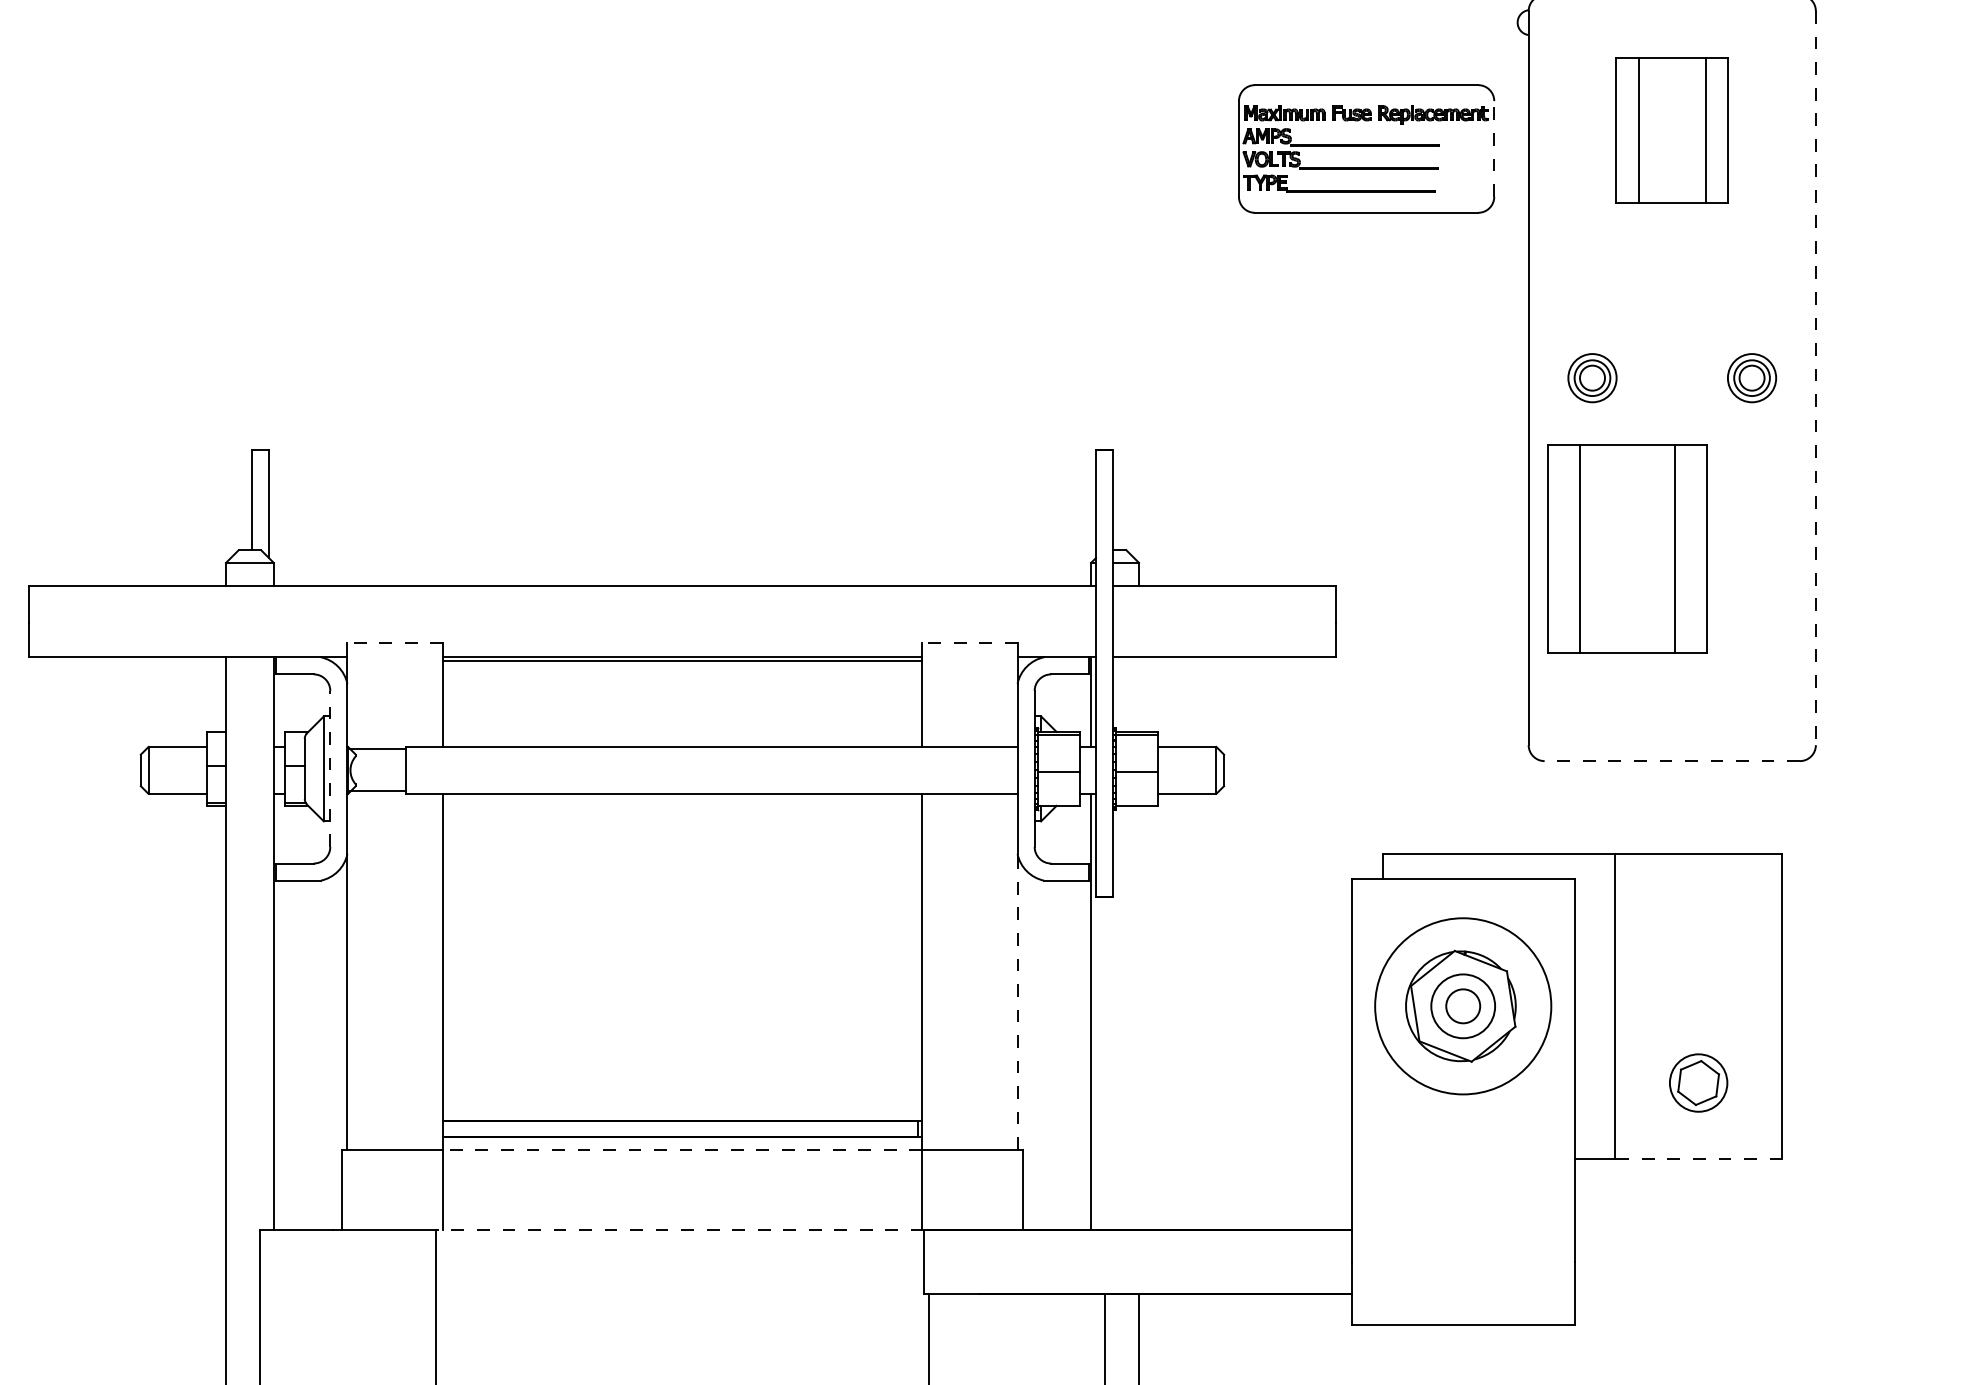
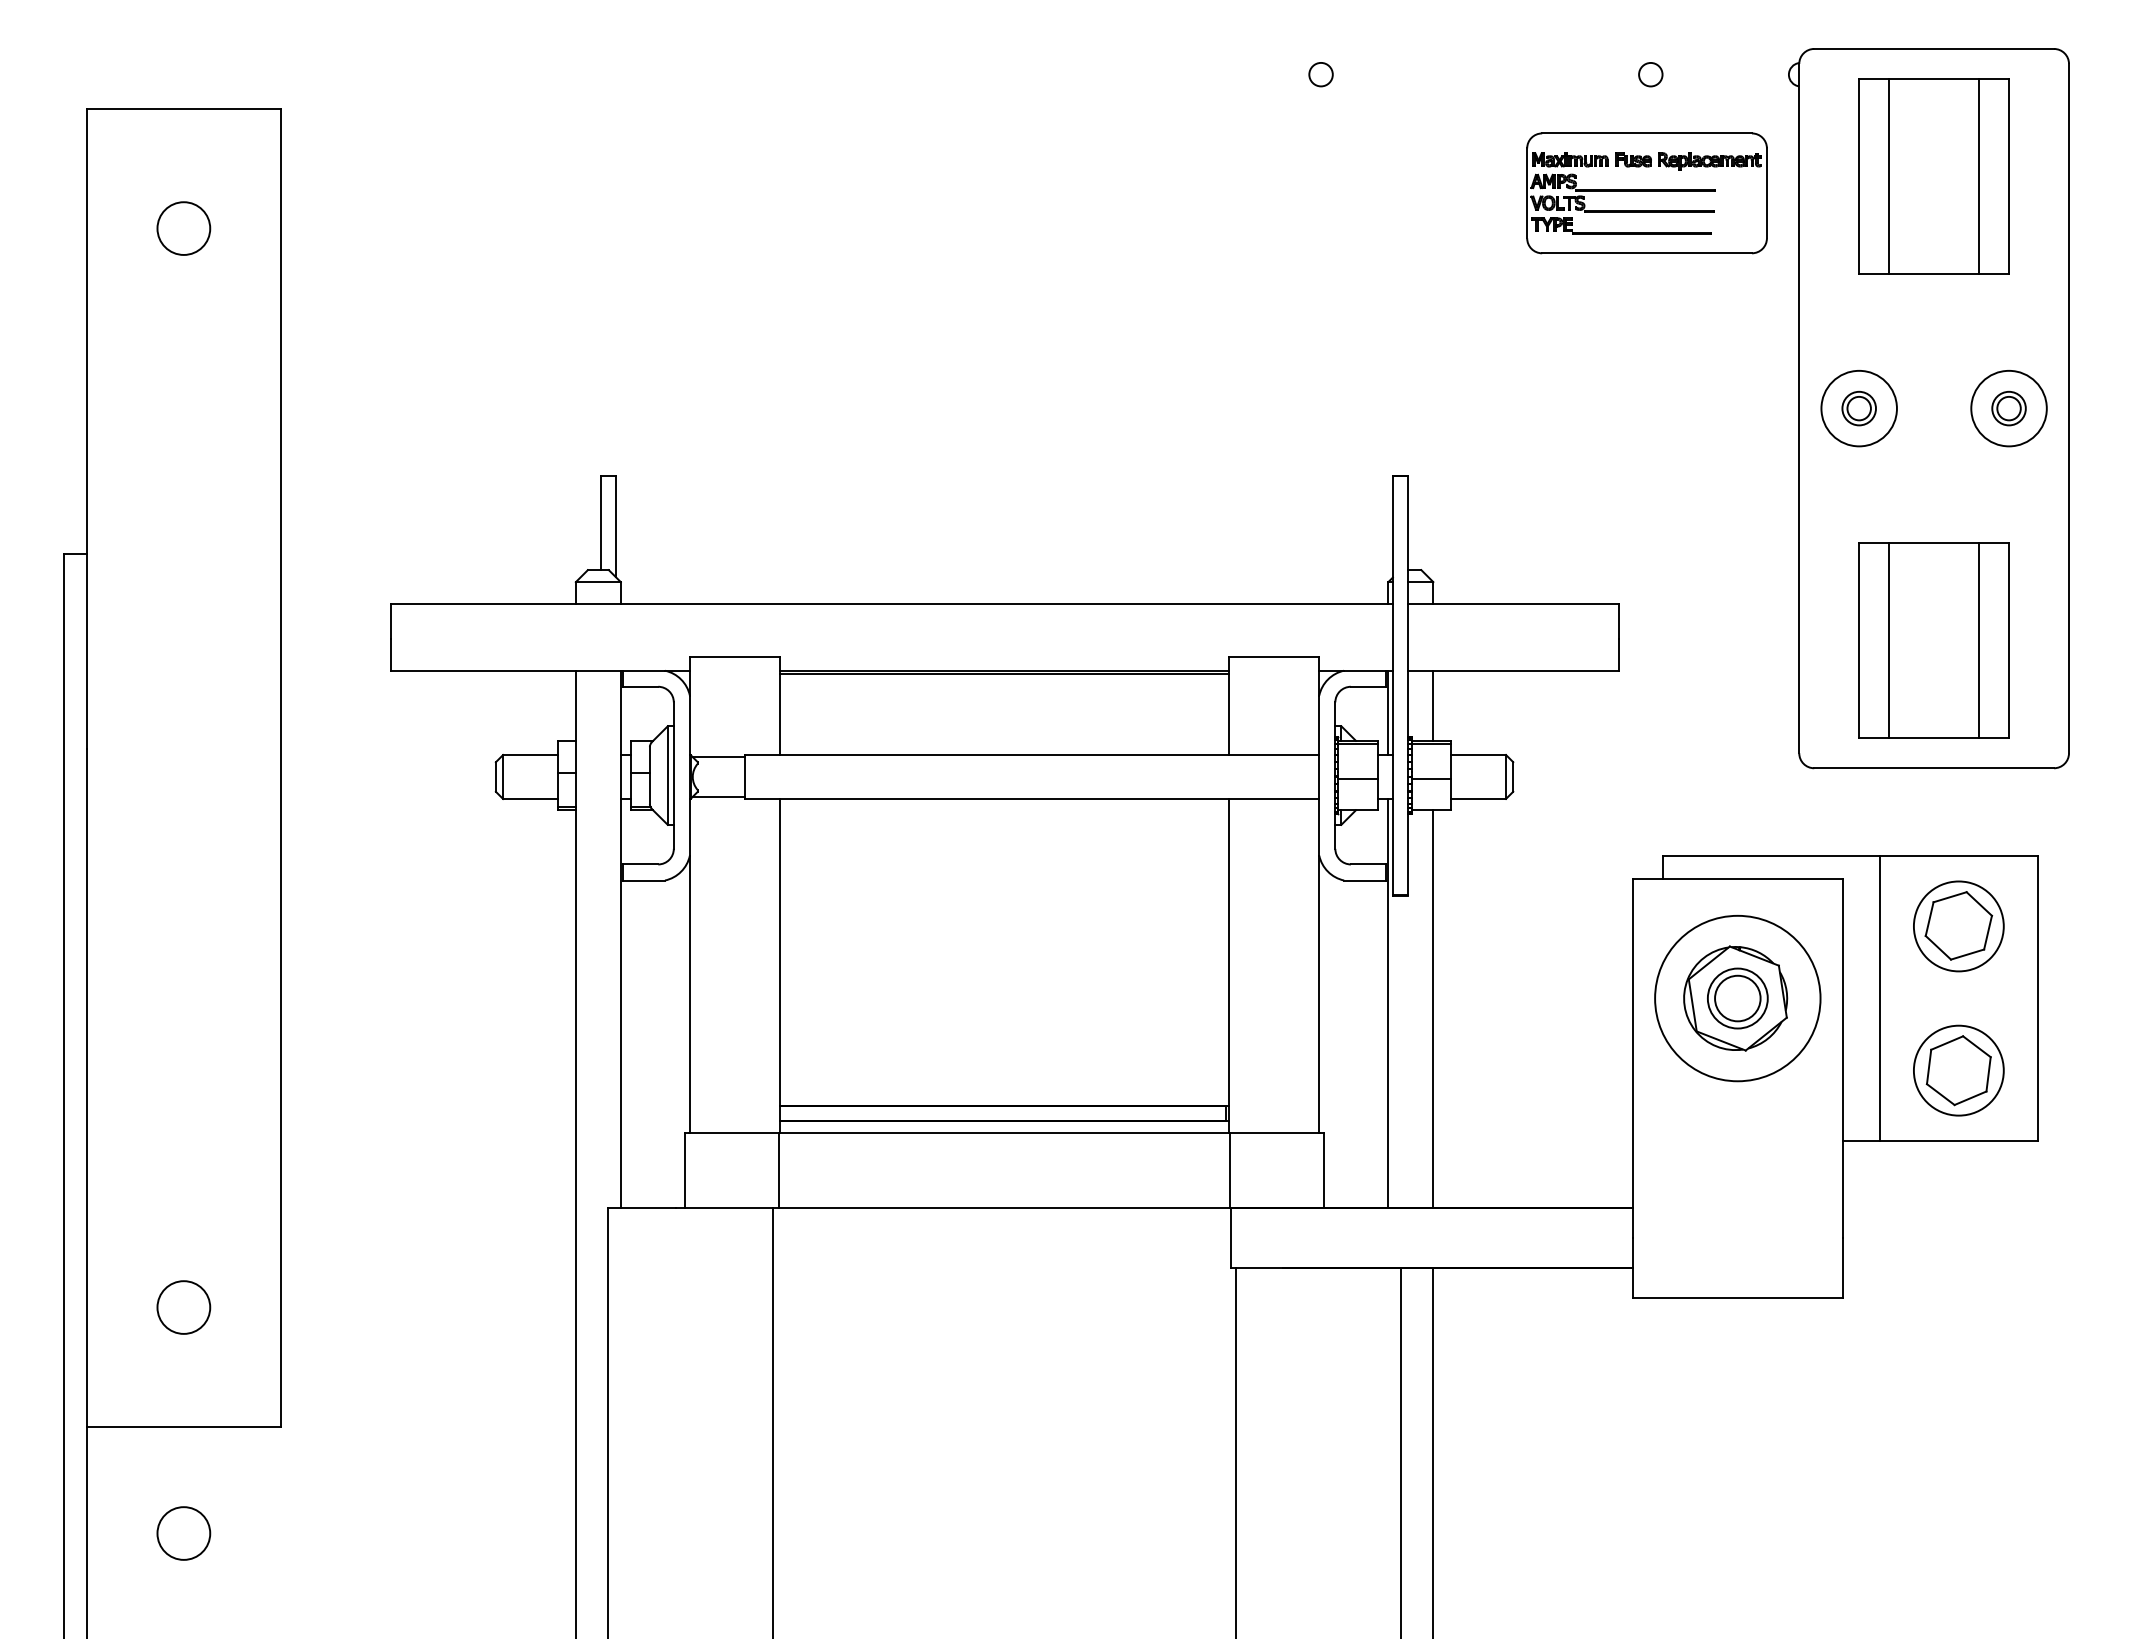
circle: (1018, 22) -> (1320, 74), added
circle: (1370, 22) -> (1650, 74), added
part: (1671, 131) -> (1933, 176), size x1.43
line: (1493, 149) -> (1766, 193), dashed -> solid
circle: (1591, 378) -> (1858, 408), size x1.67
circle: (1751, 378) -> (2008, 408), size x1.67
line: (1816, 378) -> (2069, 408), dashed -> solid
part: (1626, 548) -> (1933, 640), moved
line: (394, 642) -> (734, 656), dashed -> solid
line: (969, 642) -> (1274, 656), dashed -> solid
line: (1139, 694) -> (1433, 705), added
line: (1672, 761) -> (1934, 768), dashed -> solid
line: (329, 768) -> (673, 775), dashed -> solid
part: (1698, 929) -> (1958, 926), added
line: (1017, 1002) -> (1319, 994), dashed -> solid
circle: (1462, 1006) -> (1737, 998), size x1.43
line: (1139, 1017) -> (1433, 1009), added
part: (1698, 1082) -> (1958, 1070), size x1.67
line: (682, 1150) -> (1004, 1133), dashed -> solid
line: (1698, 1158) -> (1958, 1141), dashed -> solid
line: (679, 1229) -> (1001, 1208), dashed -> solid

